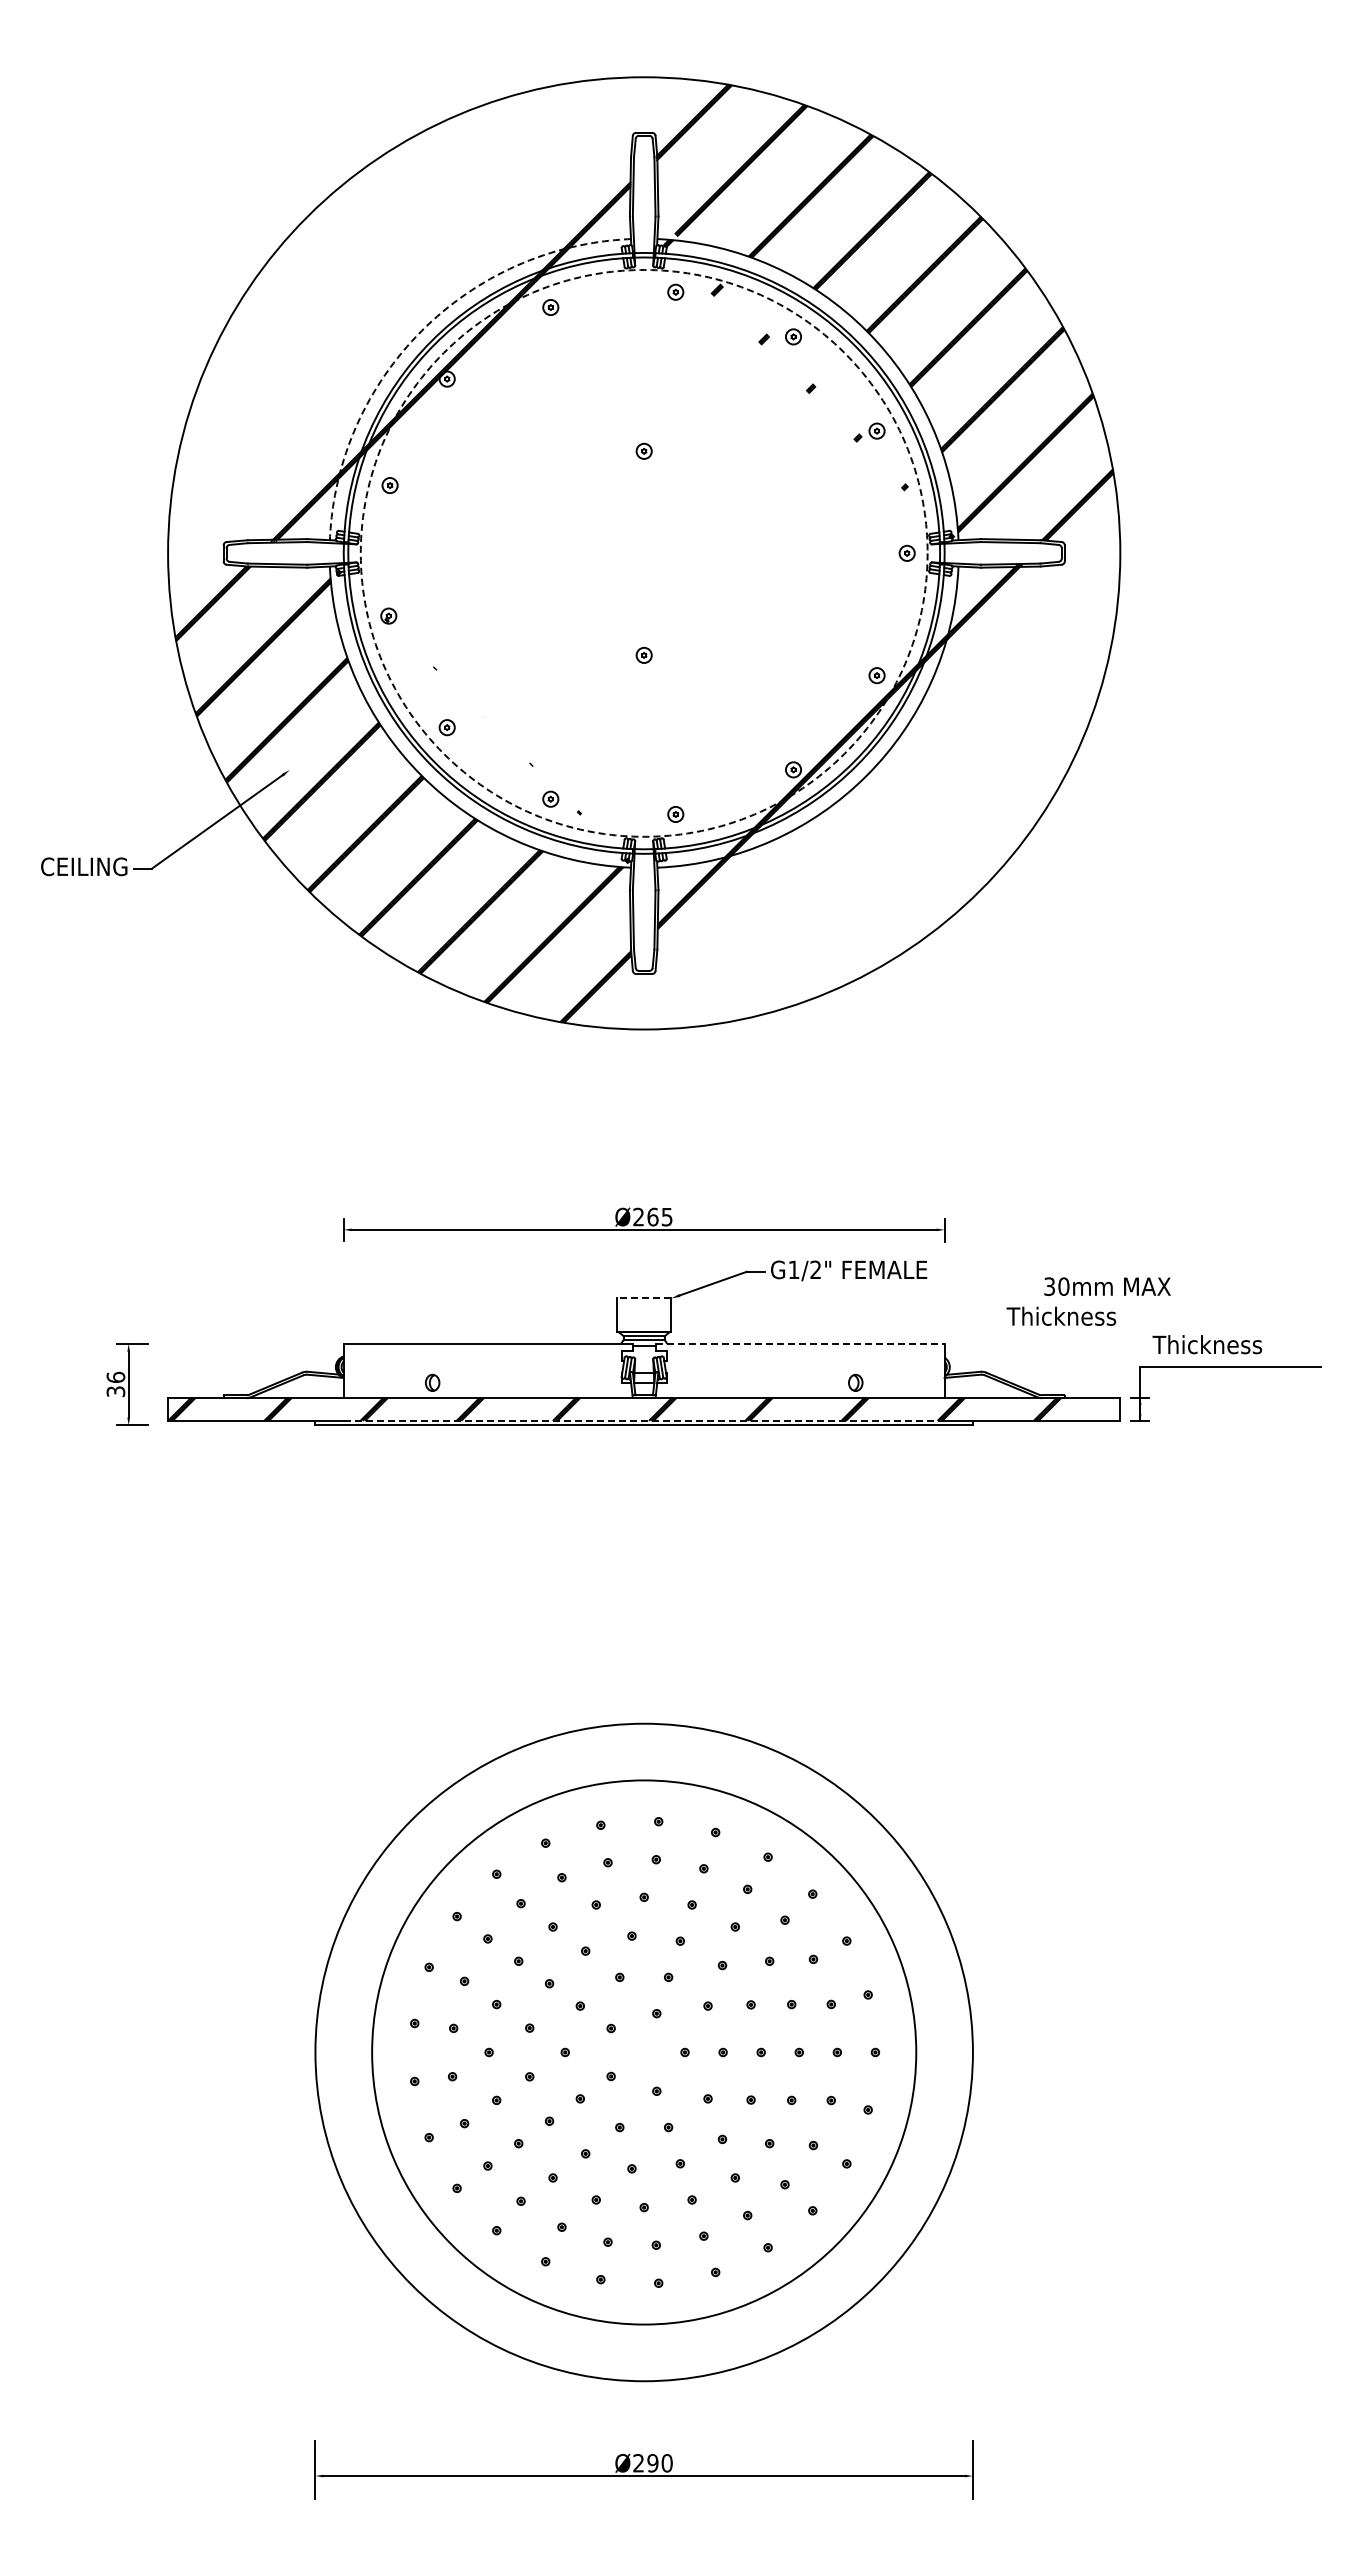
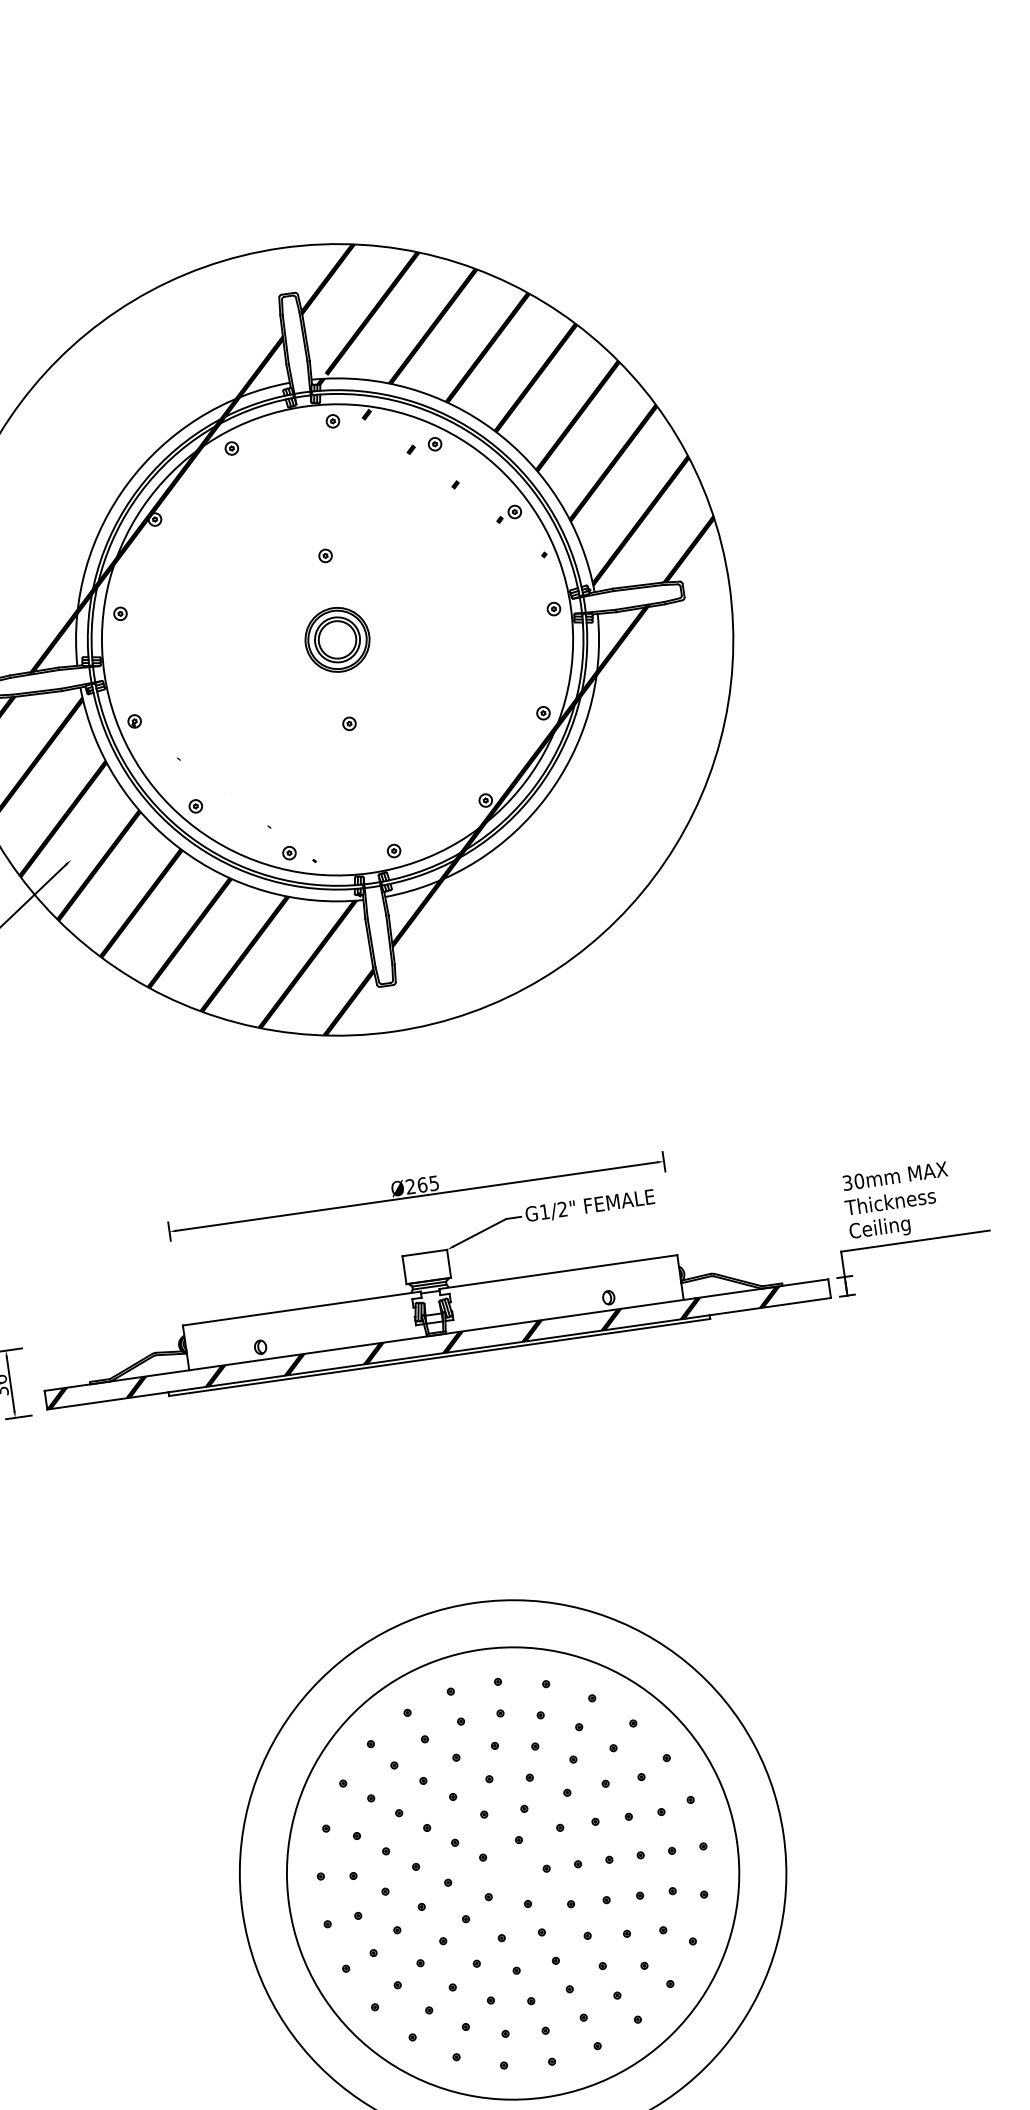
arc: (421, 330) -> (128, 482), dashed -> solid
circle: (643, 552) -> (336, 639), dashed -> solid
part: (643, 553) -> (336, 640), added
text: (1107, 1286) -> (895, 1176), moved
line: (643, 1298) -> (424, 1253), dashed -> solid
text: (1061, 1315) -> (890, 1201), moved
line: (800, 1343) -> (558, 1271), dashed -> solid
text: (1207, 1347) -> (894, 1227), Thickness -> Ceiling
line: (644, 1420) -> (439, 1353), dashed -> solid

